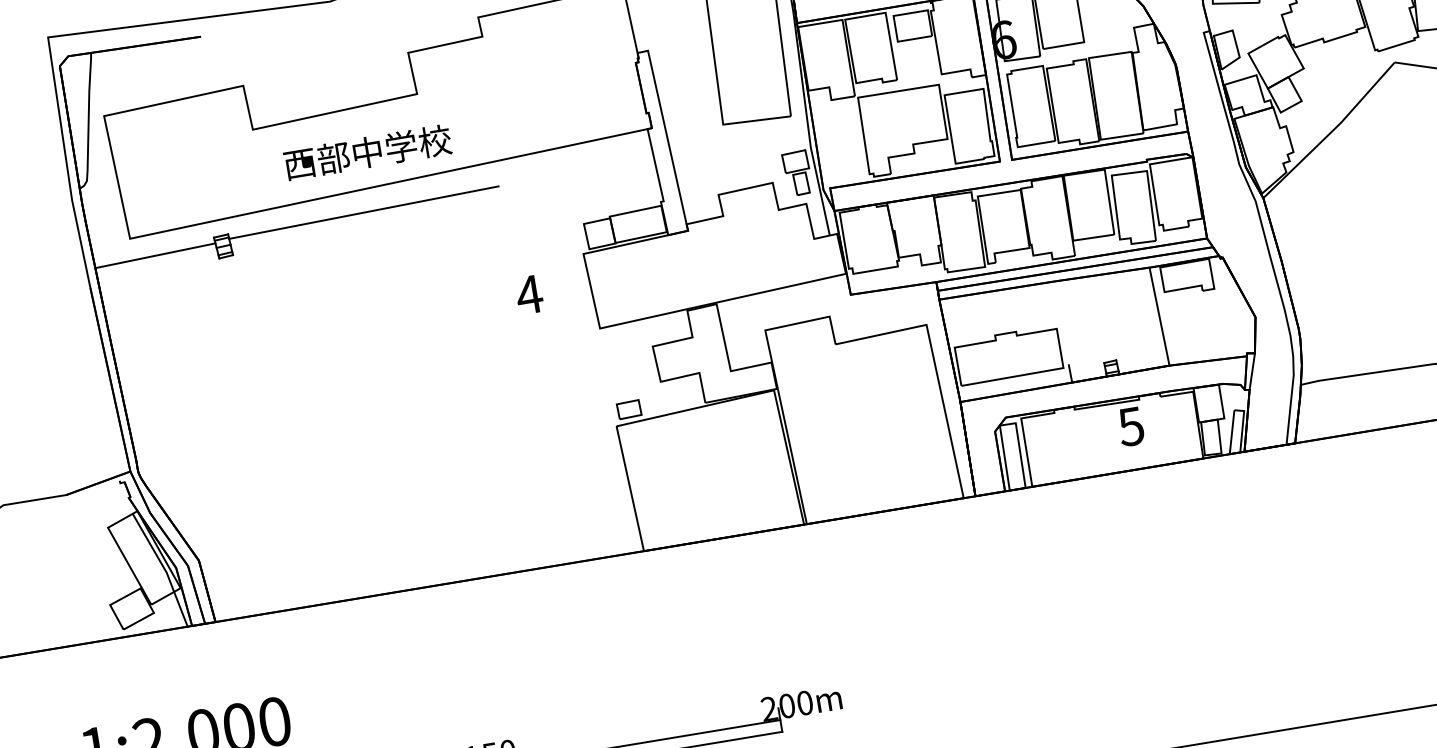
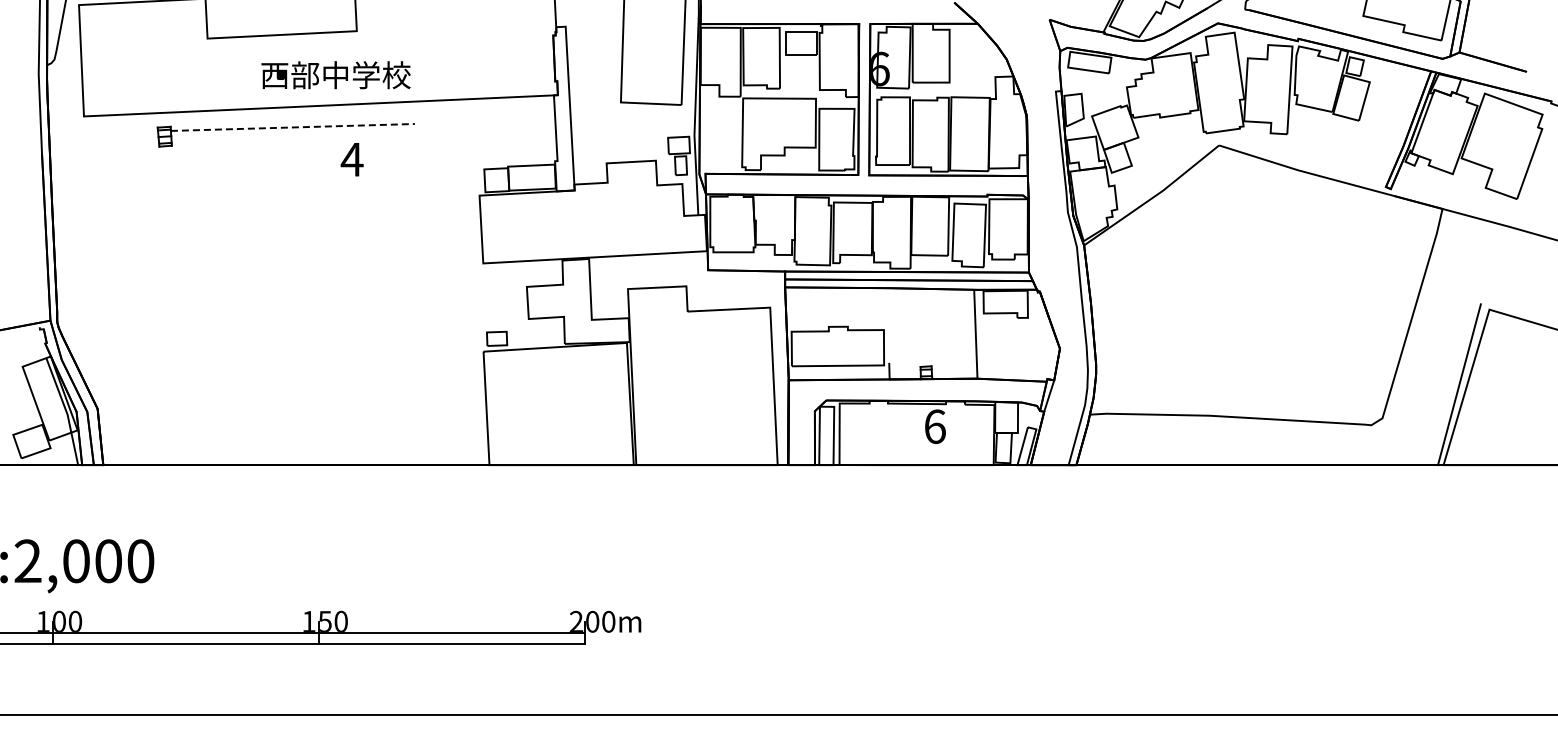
text: (367, 152) -> (335, 75), moved
line: (364, 212) -> (293, 127), solid -> dashed
line: (155, 255) -> (103, 134), removed
text: (528, 294) -> (351, 159), moved
text: (1130, 426) -> (934, 426), 5 -> 6

